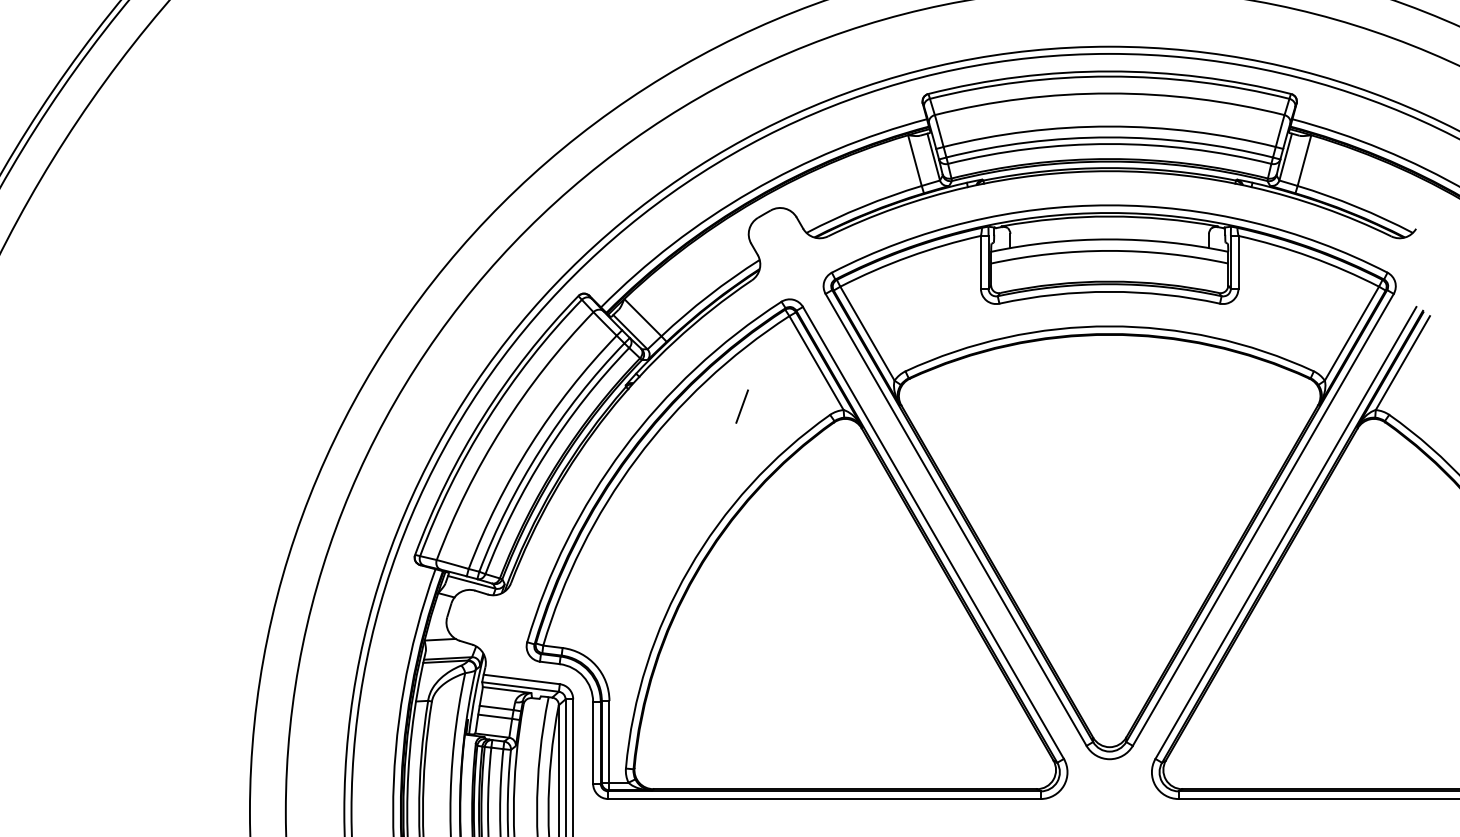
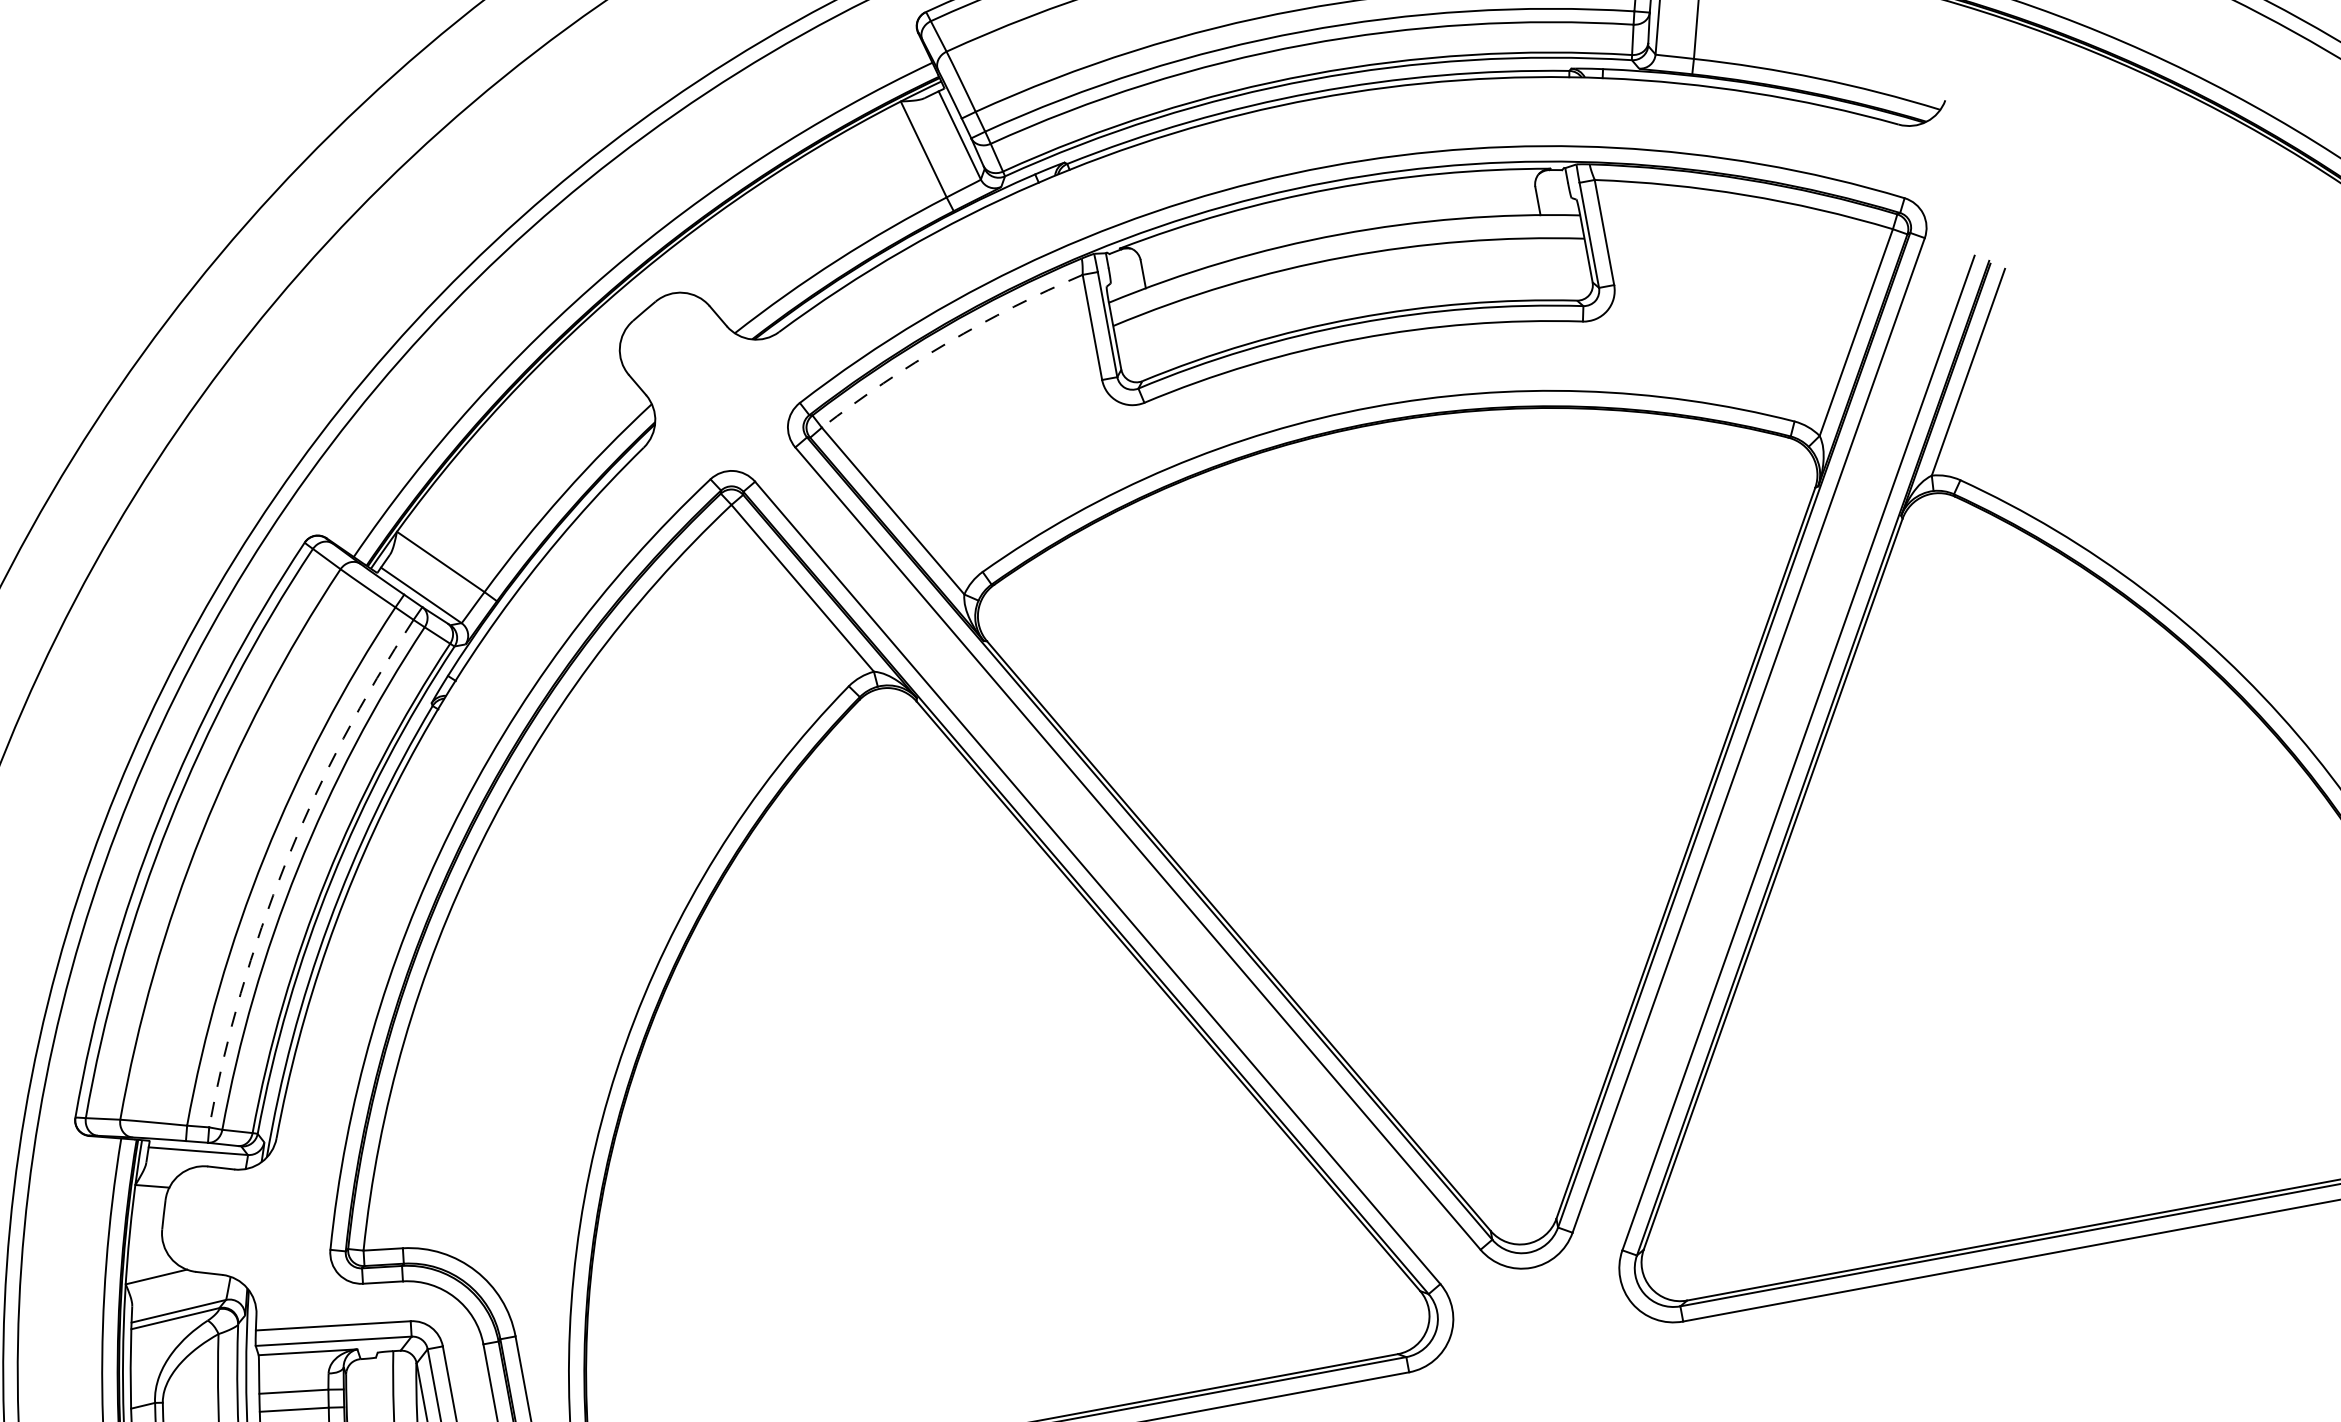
arc: (909, 256) -> (948, 342), solid -> dashed
line: (741, 406) -> (669, 702), removed
arc: (540, 450) -> (286, 863), solid -> dashed

